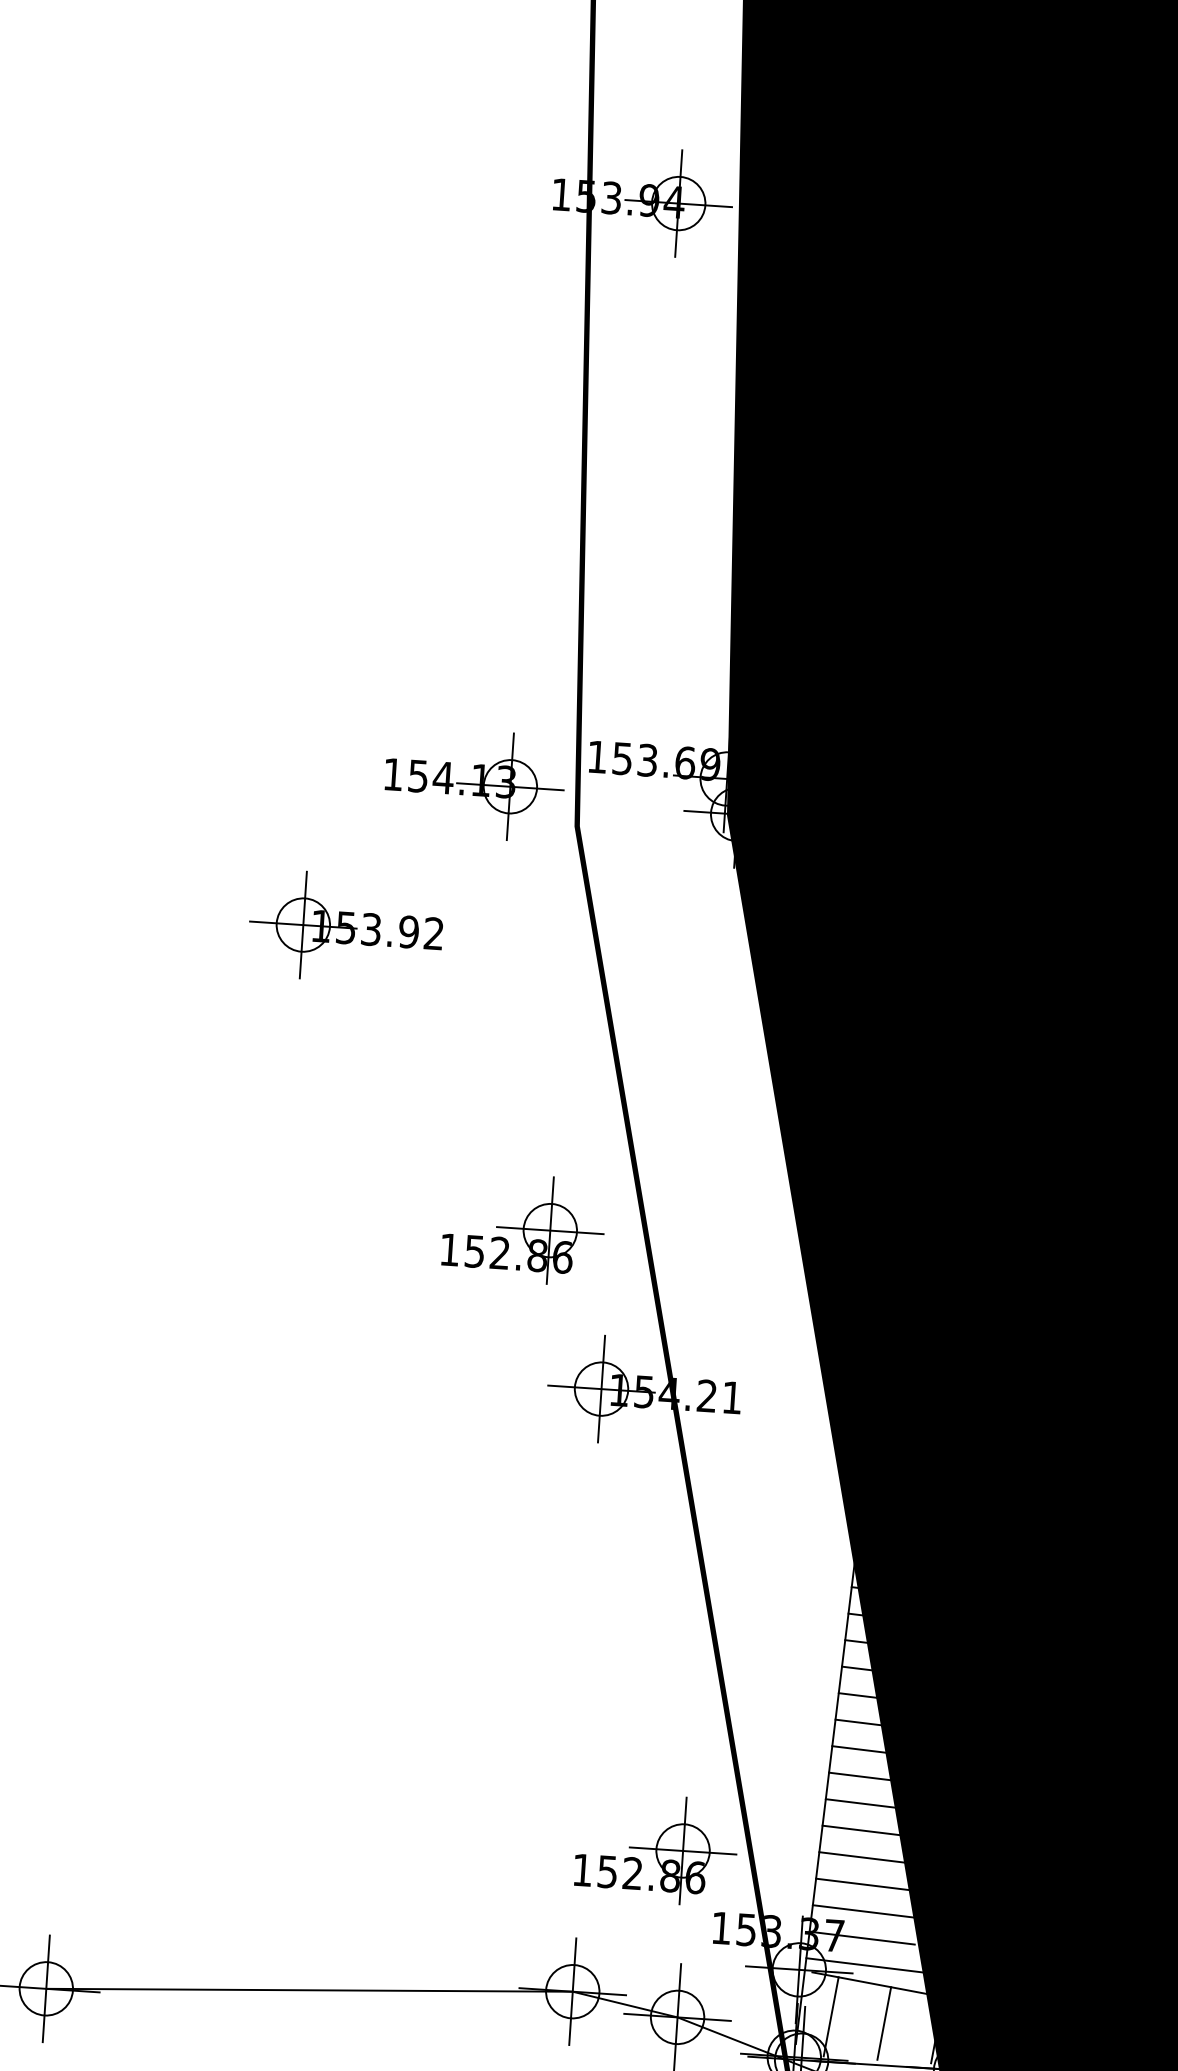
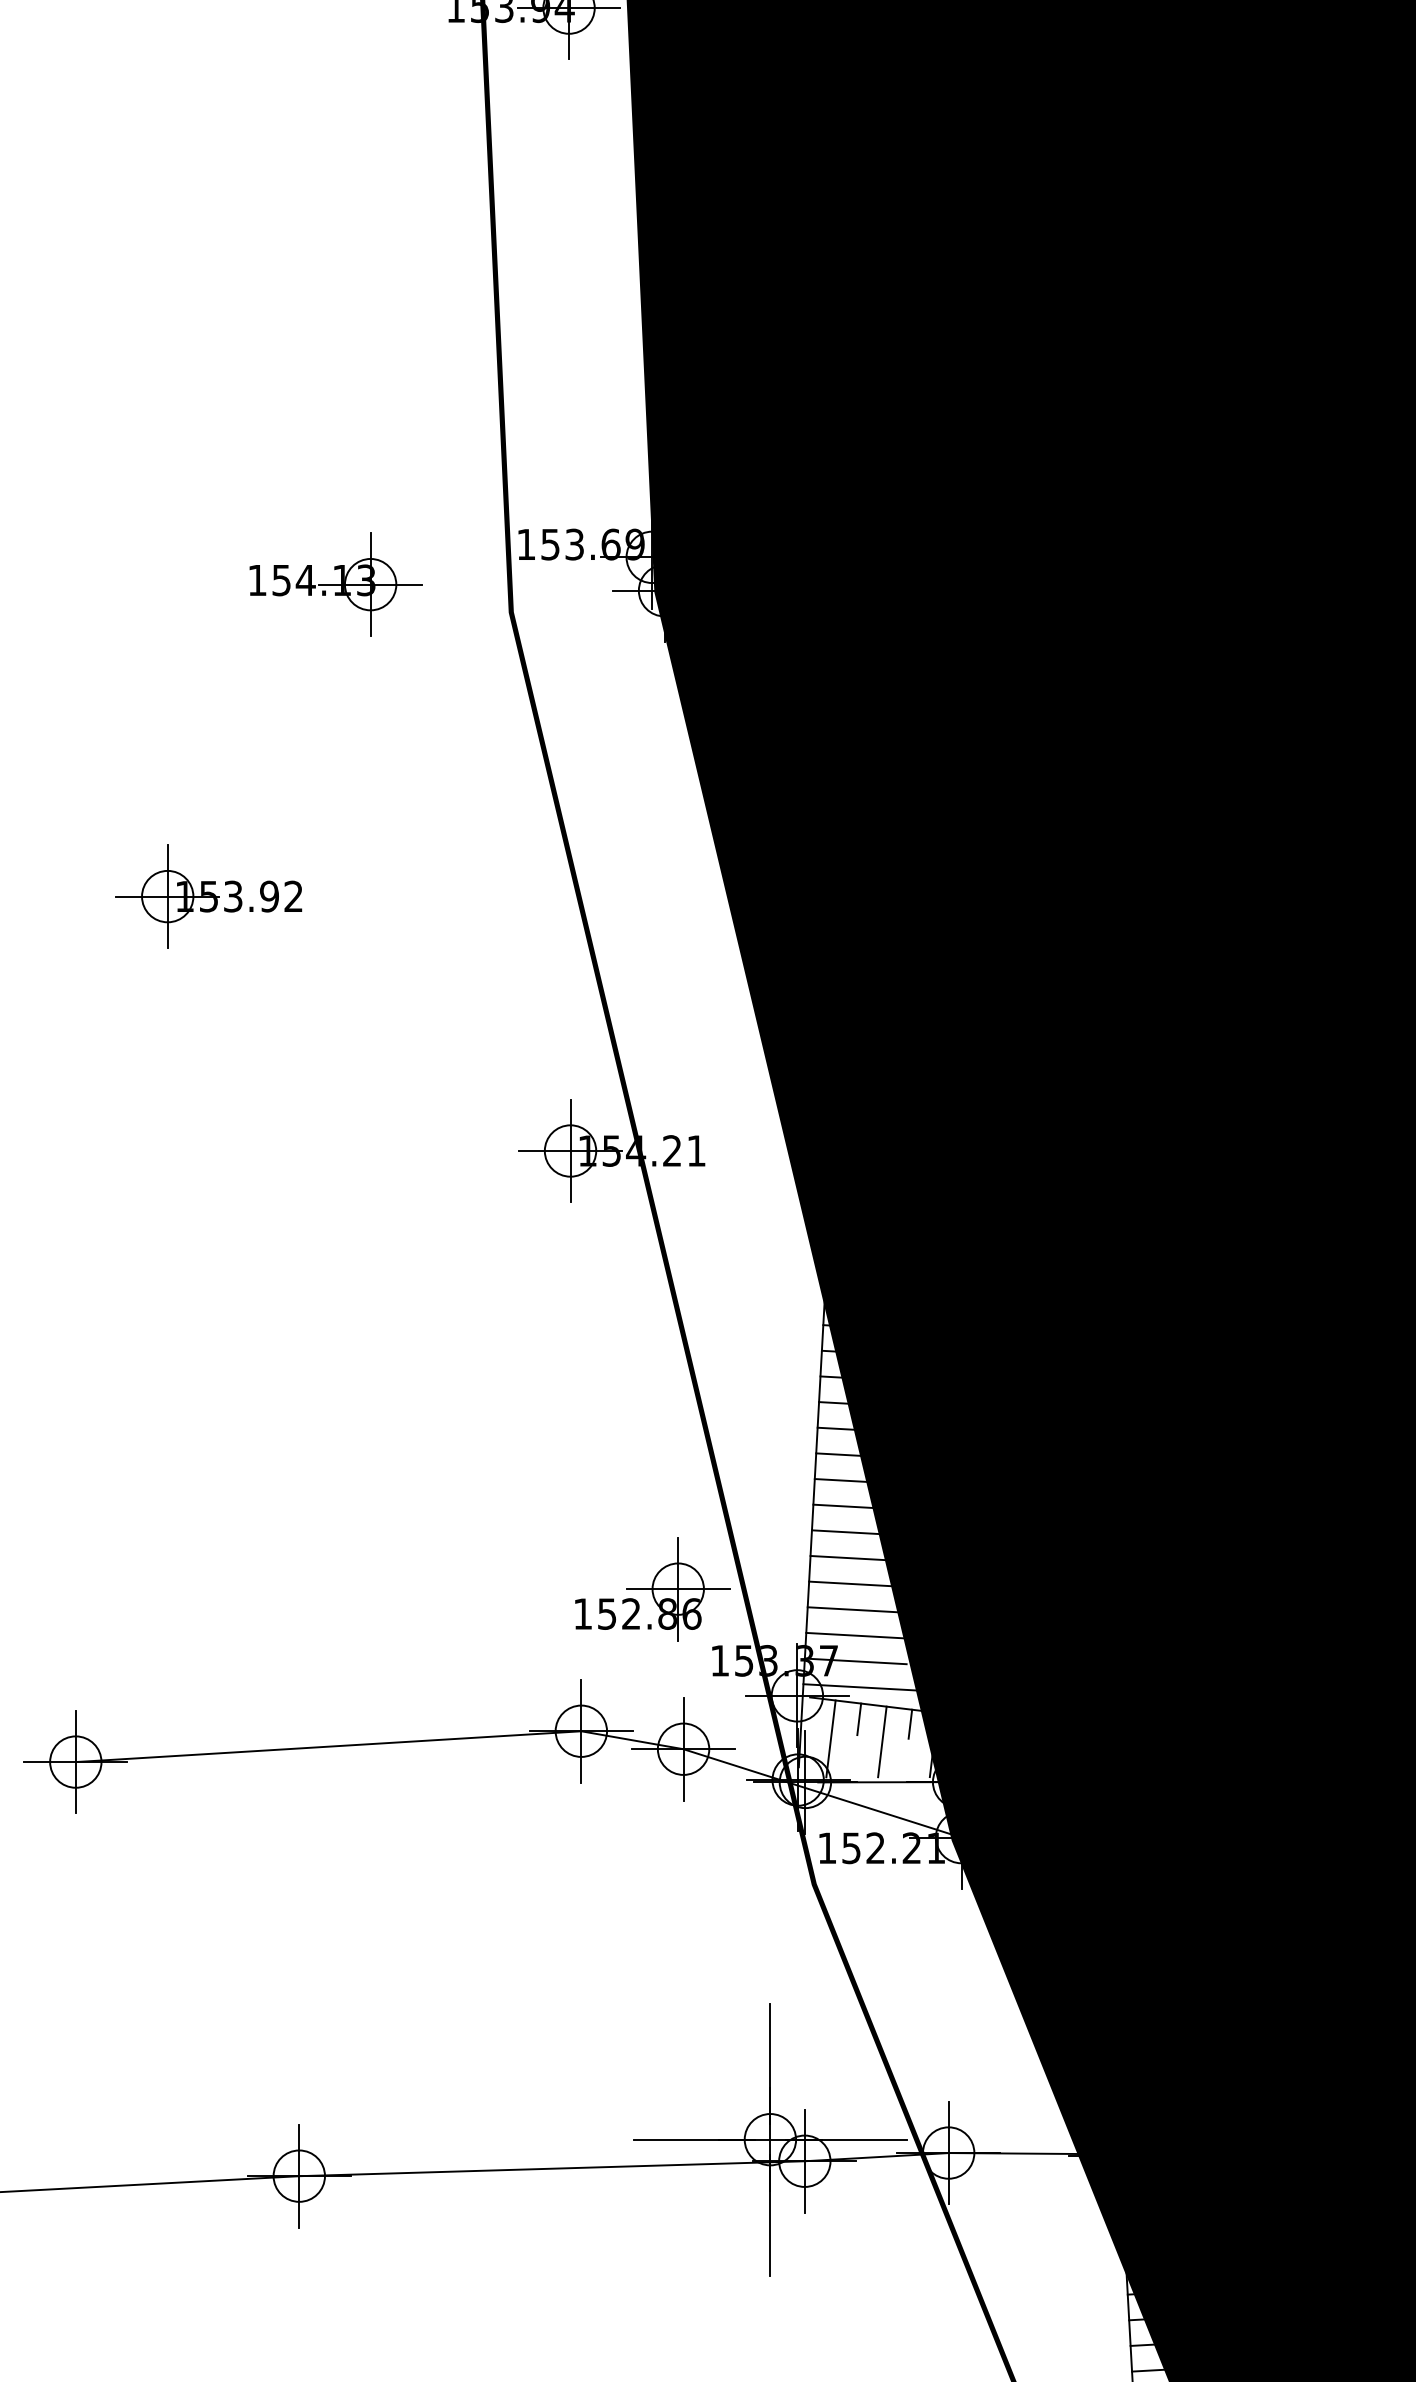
part: (473, 784) -> (335, 584), moved
part: (345, 927) -> (208, 896), moved
part: (523, 1229) -> (485, 1002), removed
line: (862, 1998) -> (859, 1719), added
line: (914, 2006) -> (910, 1723), added

